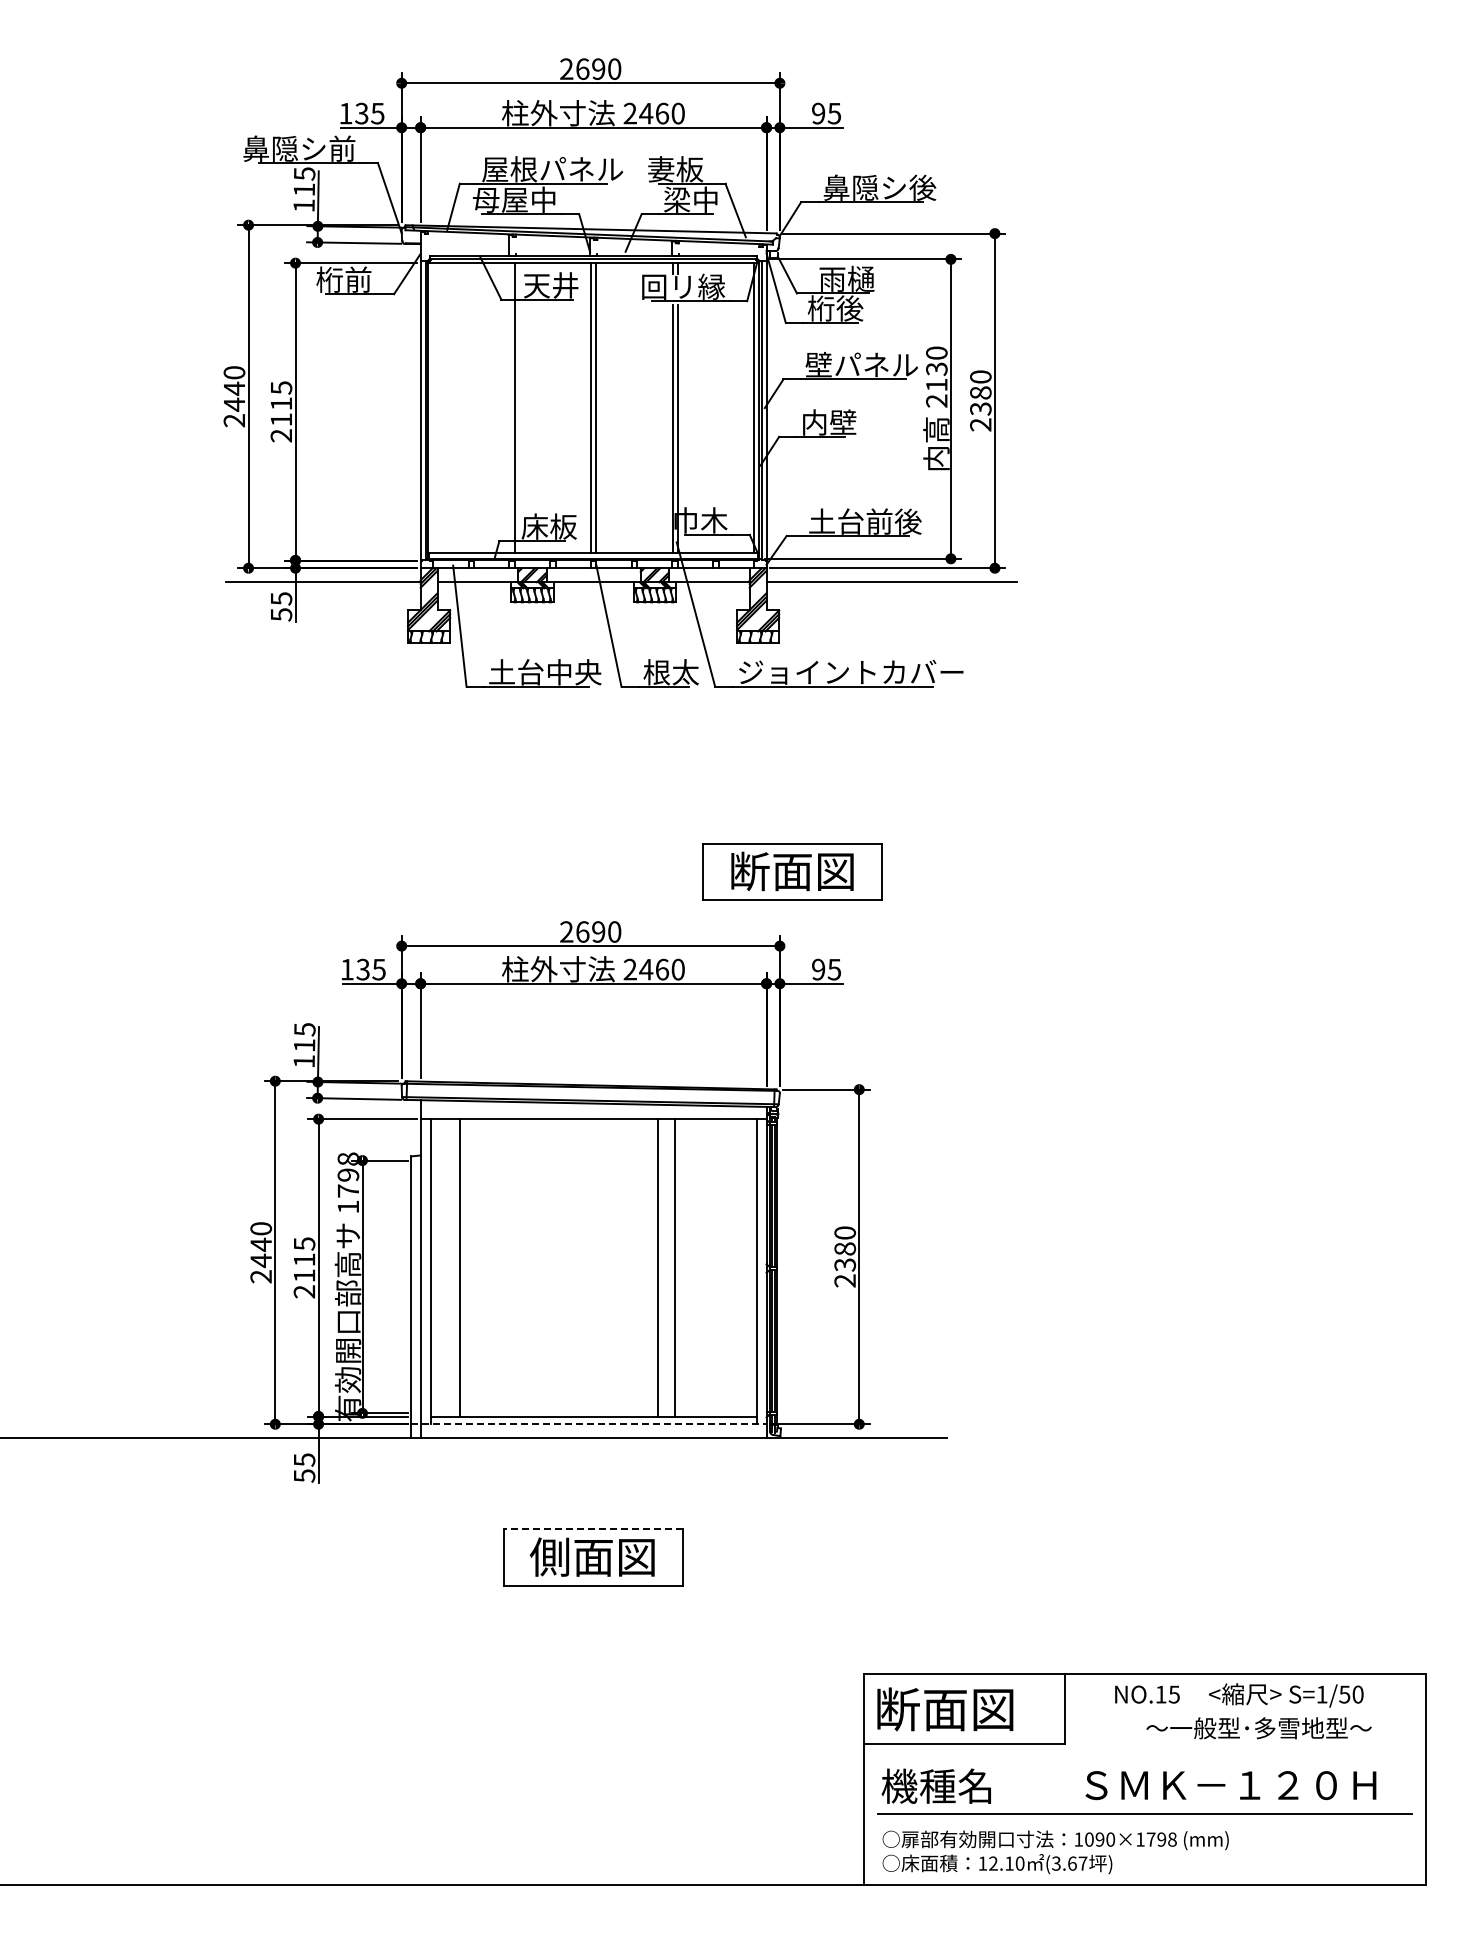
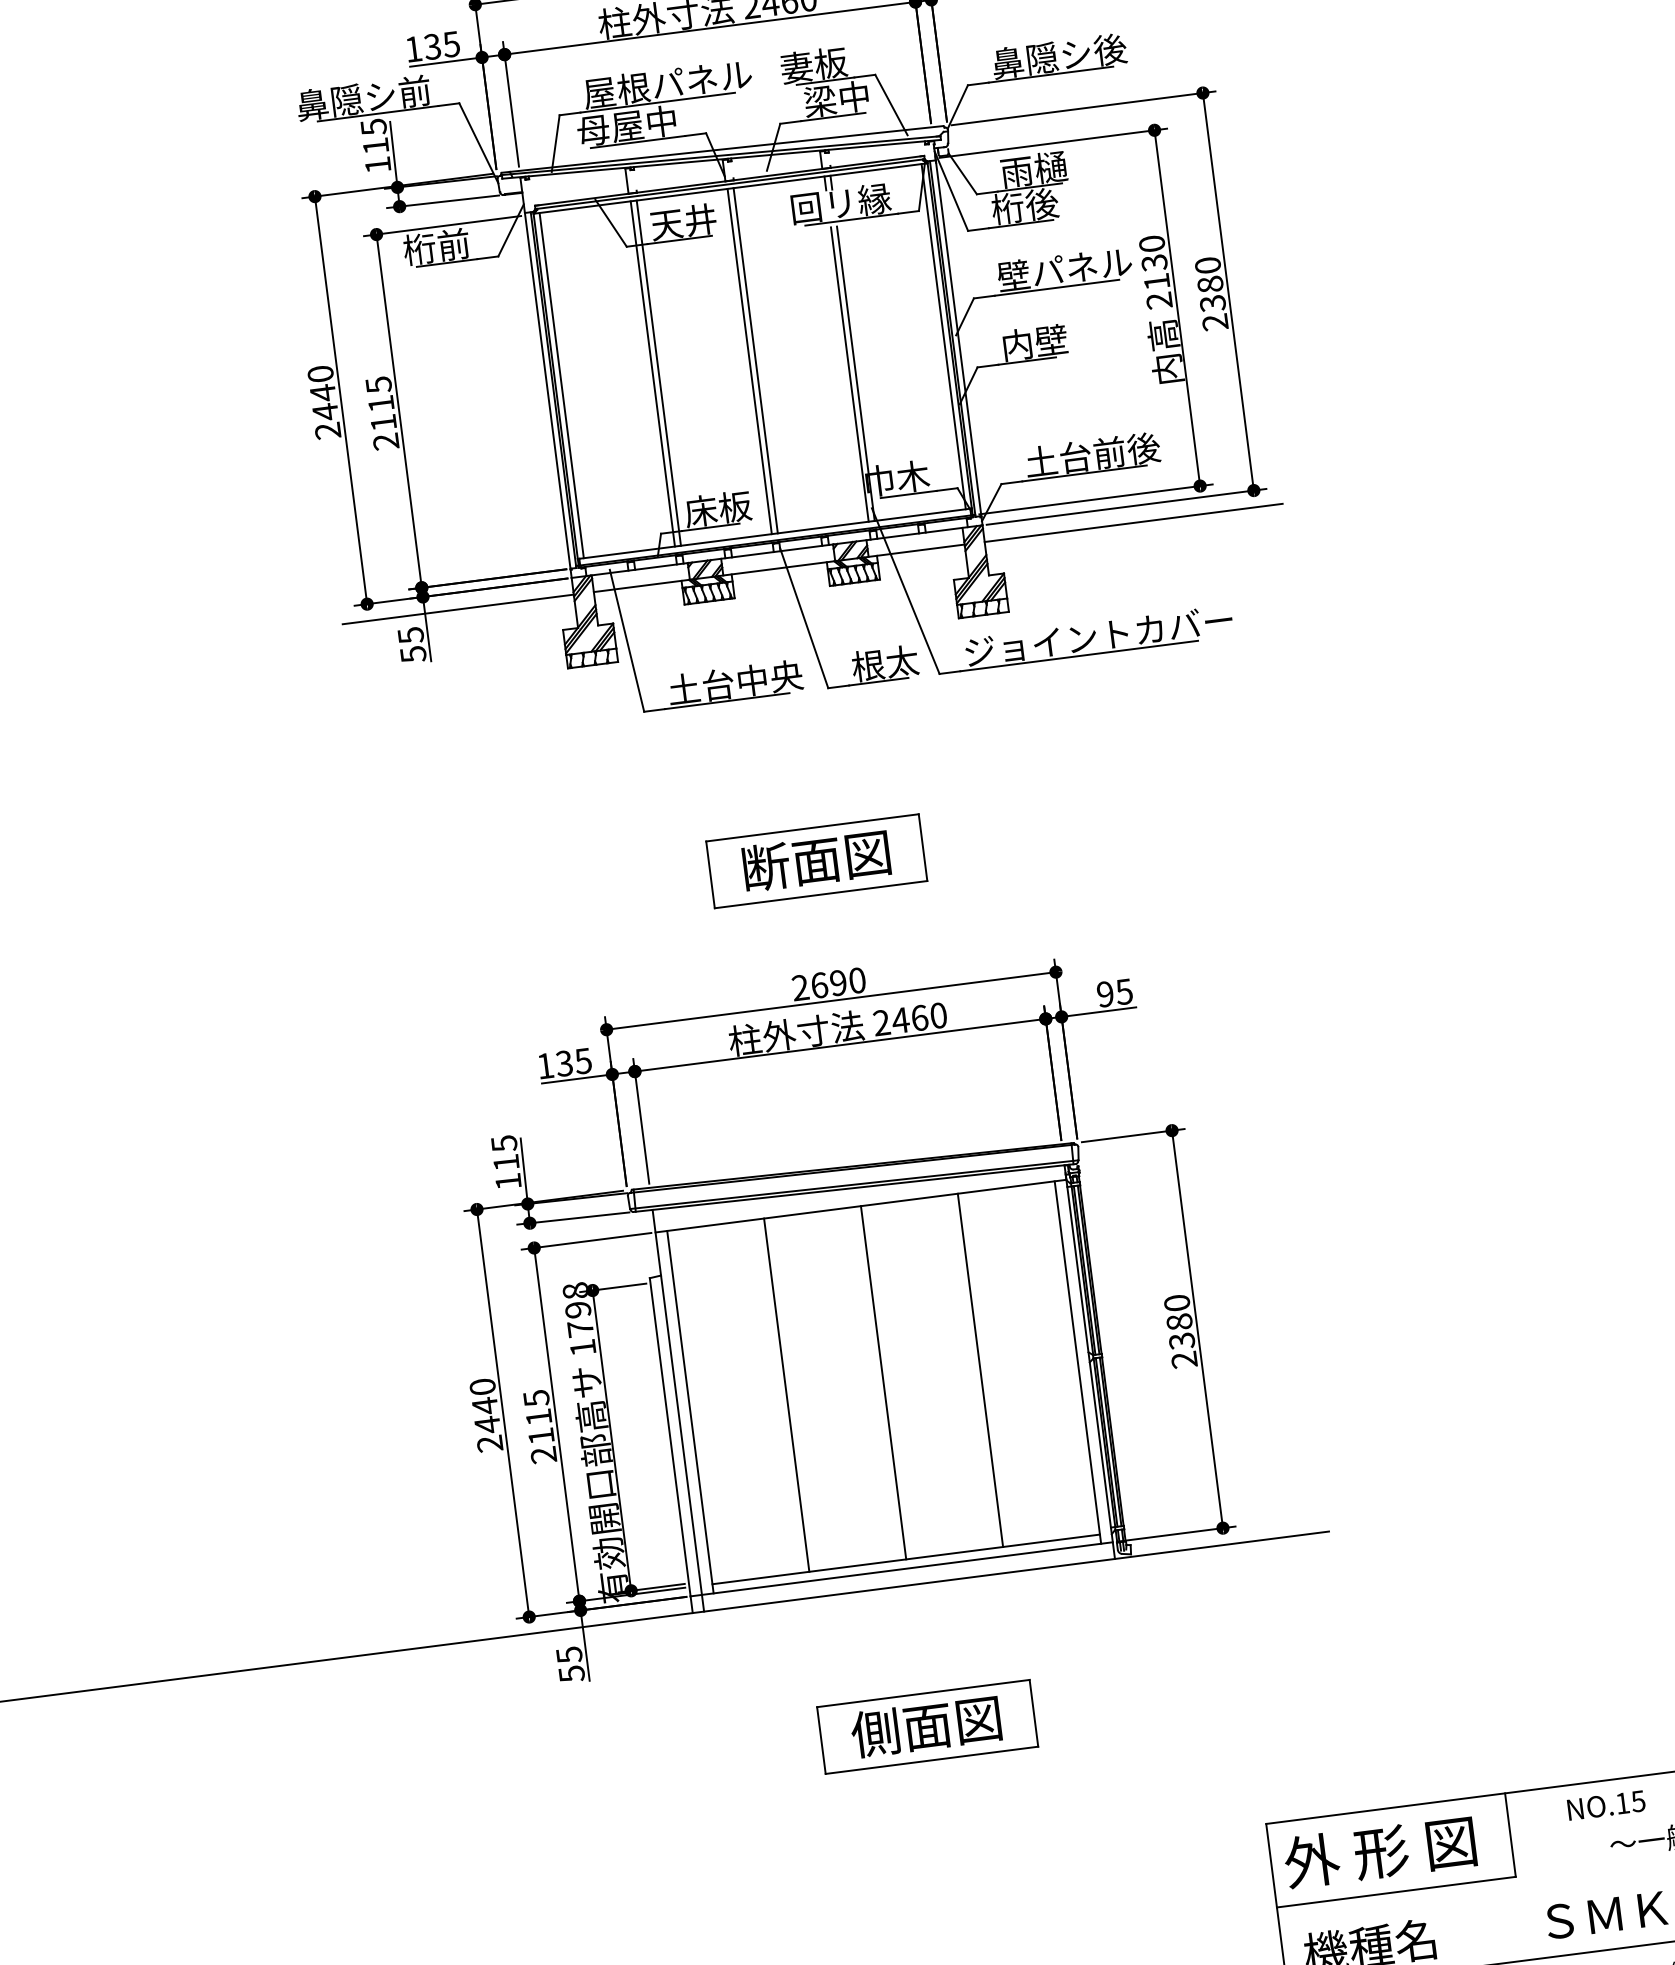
line: (432, 407) -> (561, 385), added
line: (509, 407) -> (652, 373), added
part: (792, 871) -> (816, 860), moved
line: (460, 1267) -> (787, 1394), moved
line: (657, 1267) -> (883, 1382), moved
line: (588, 1424) -> (901, 1569), dashed -> solid
line: (593, 1529) -> (923, 1693), dashed -> solid
text: (954, 1709) -> (1379, 1852), 断面図 -> 外 形 図

